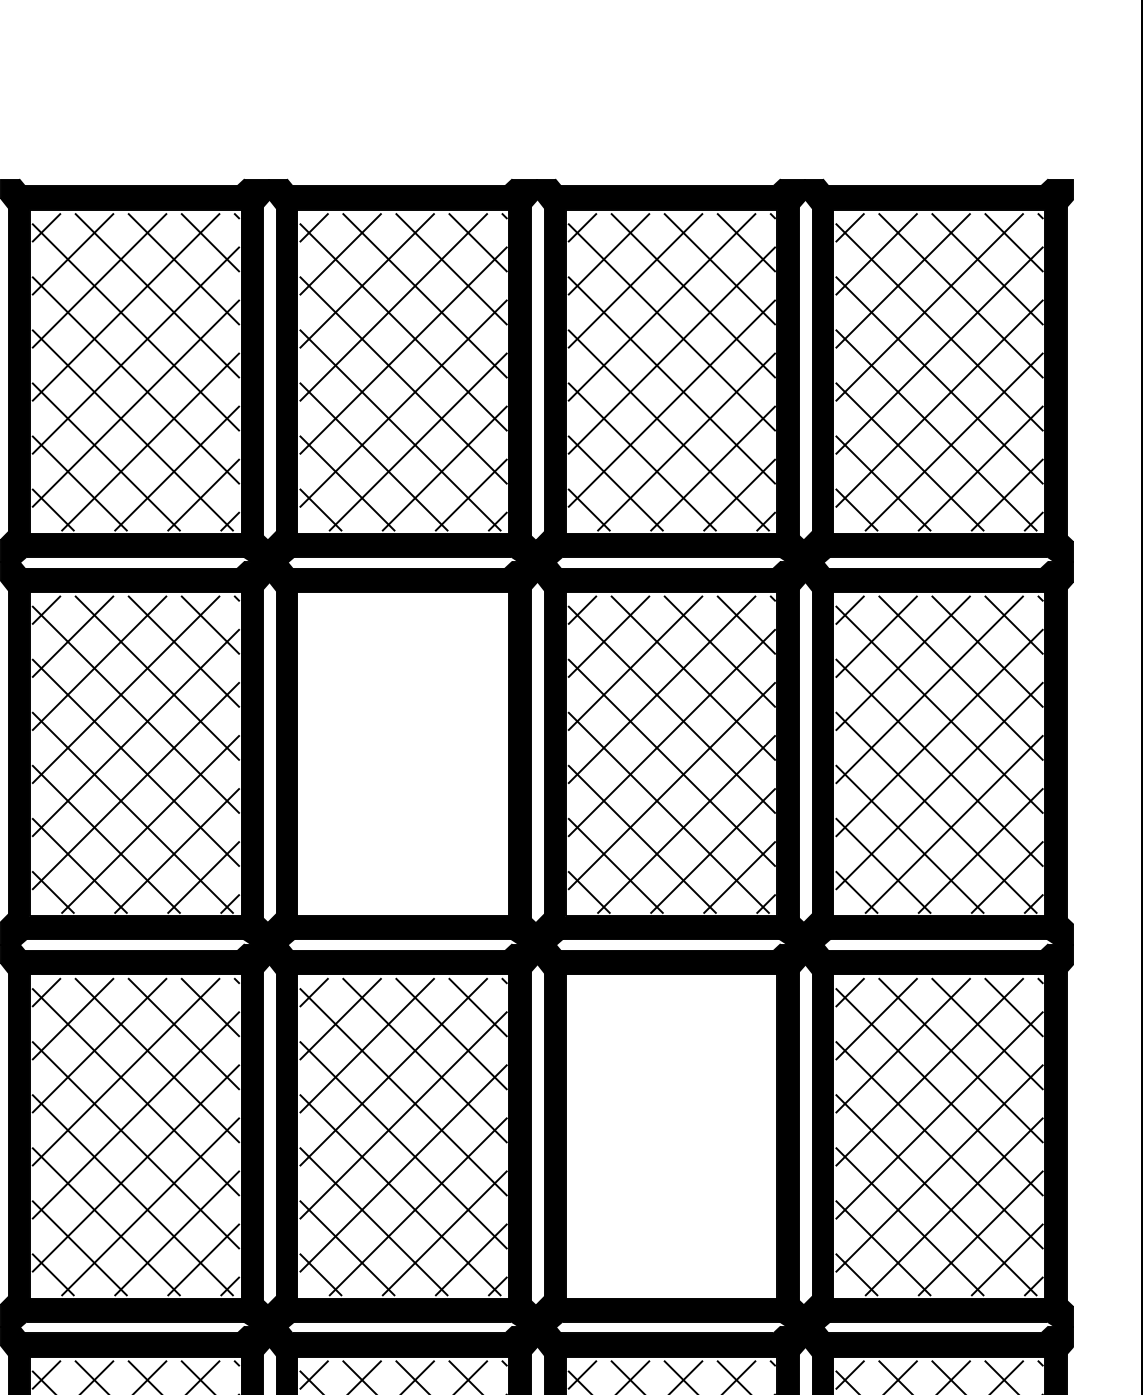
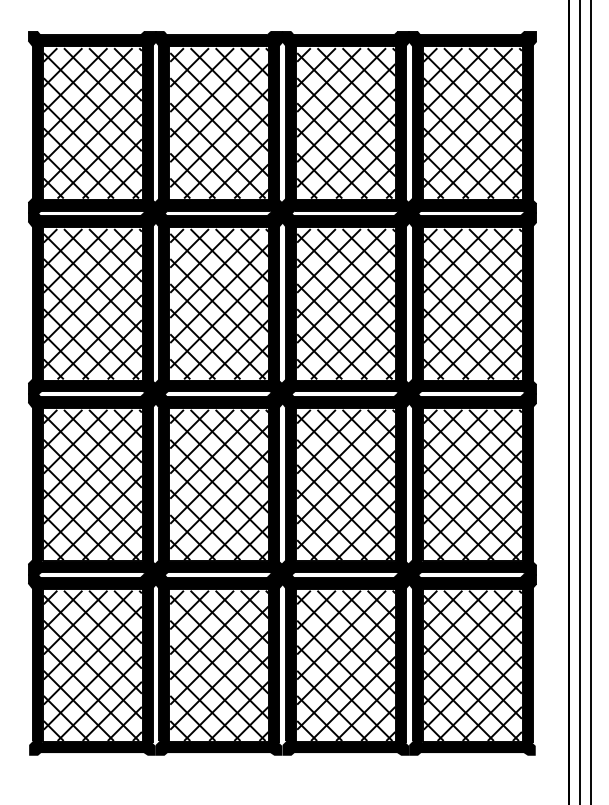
hatch: (403, 755) -> (219, 304), added
hatch: (672, 1135) -> (346, 484), added

